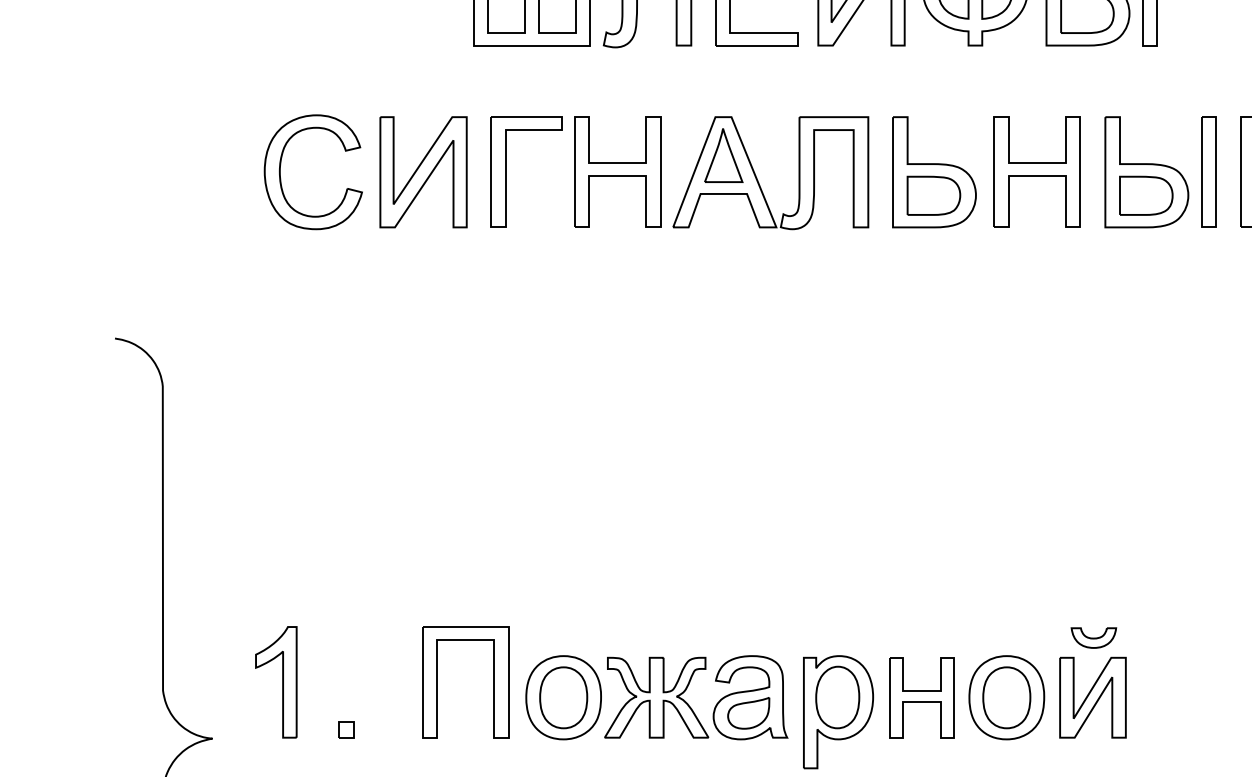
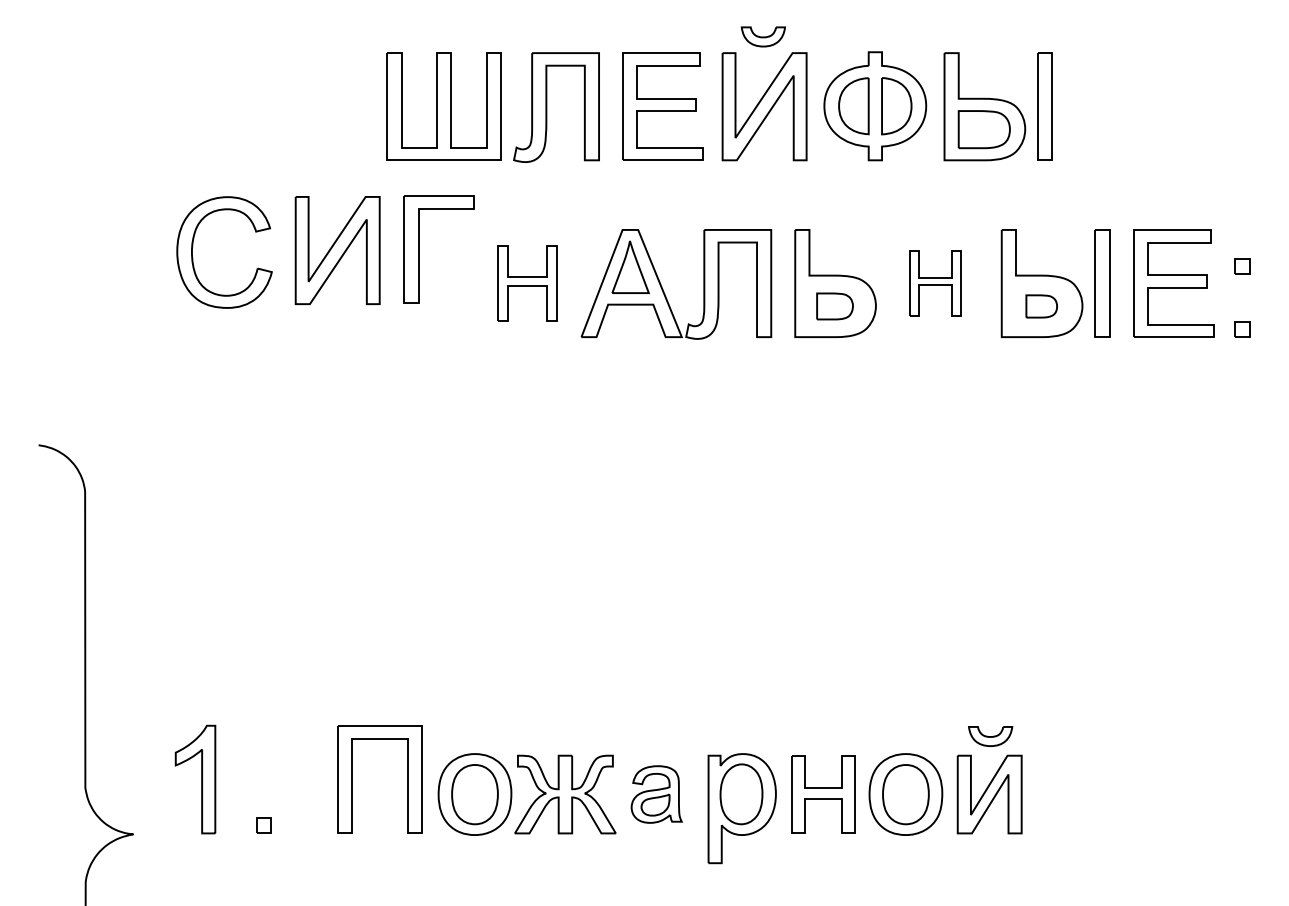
part: (423, 172) -> (337, 250), moved
part: (506, 172) -> (419, 249), moved
part: (617, 172) -> (527, 283), size x0.7
part: (1037, 172) -> (935, 283), size x0.6
part: (281, 177) -> (193, 257), moved
part: (933, 195) -> (834, 306), size x0.7
part: (1146, 195) -> (1041, 306), size x0.6
part: (750, 697) -> (656, 794), size x0.7

